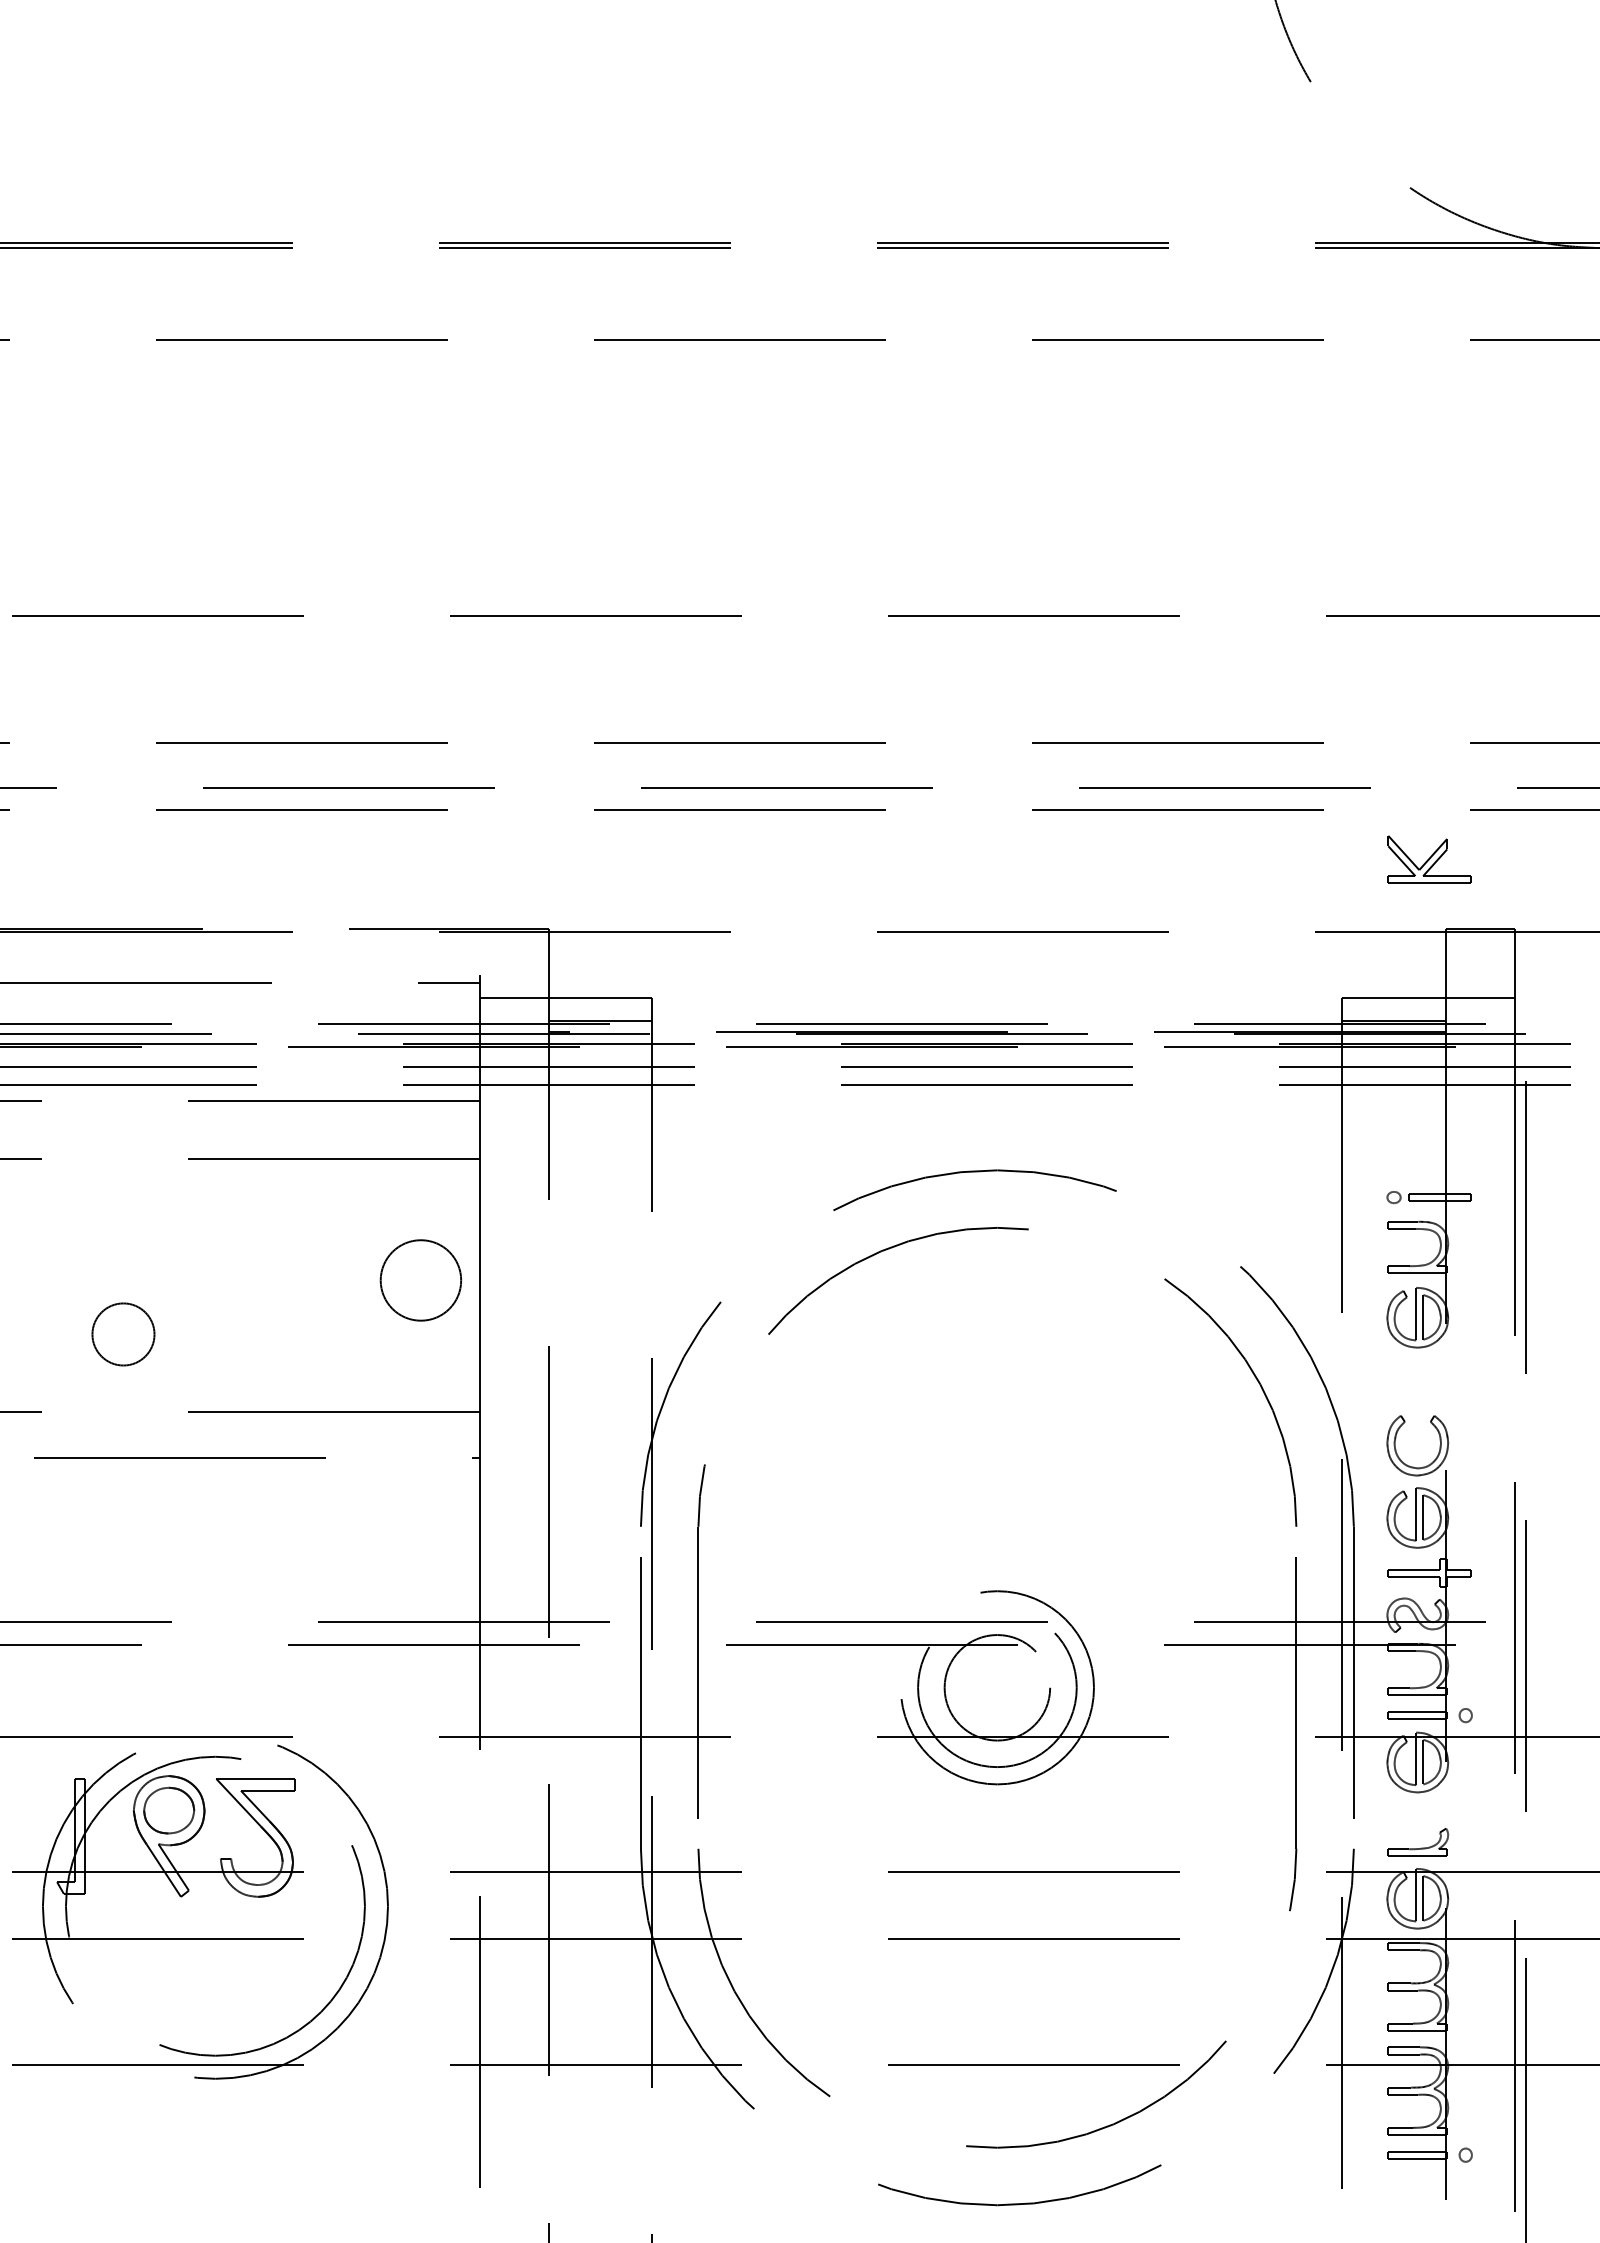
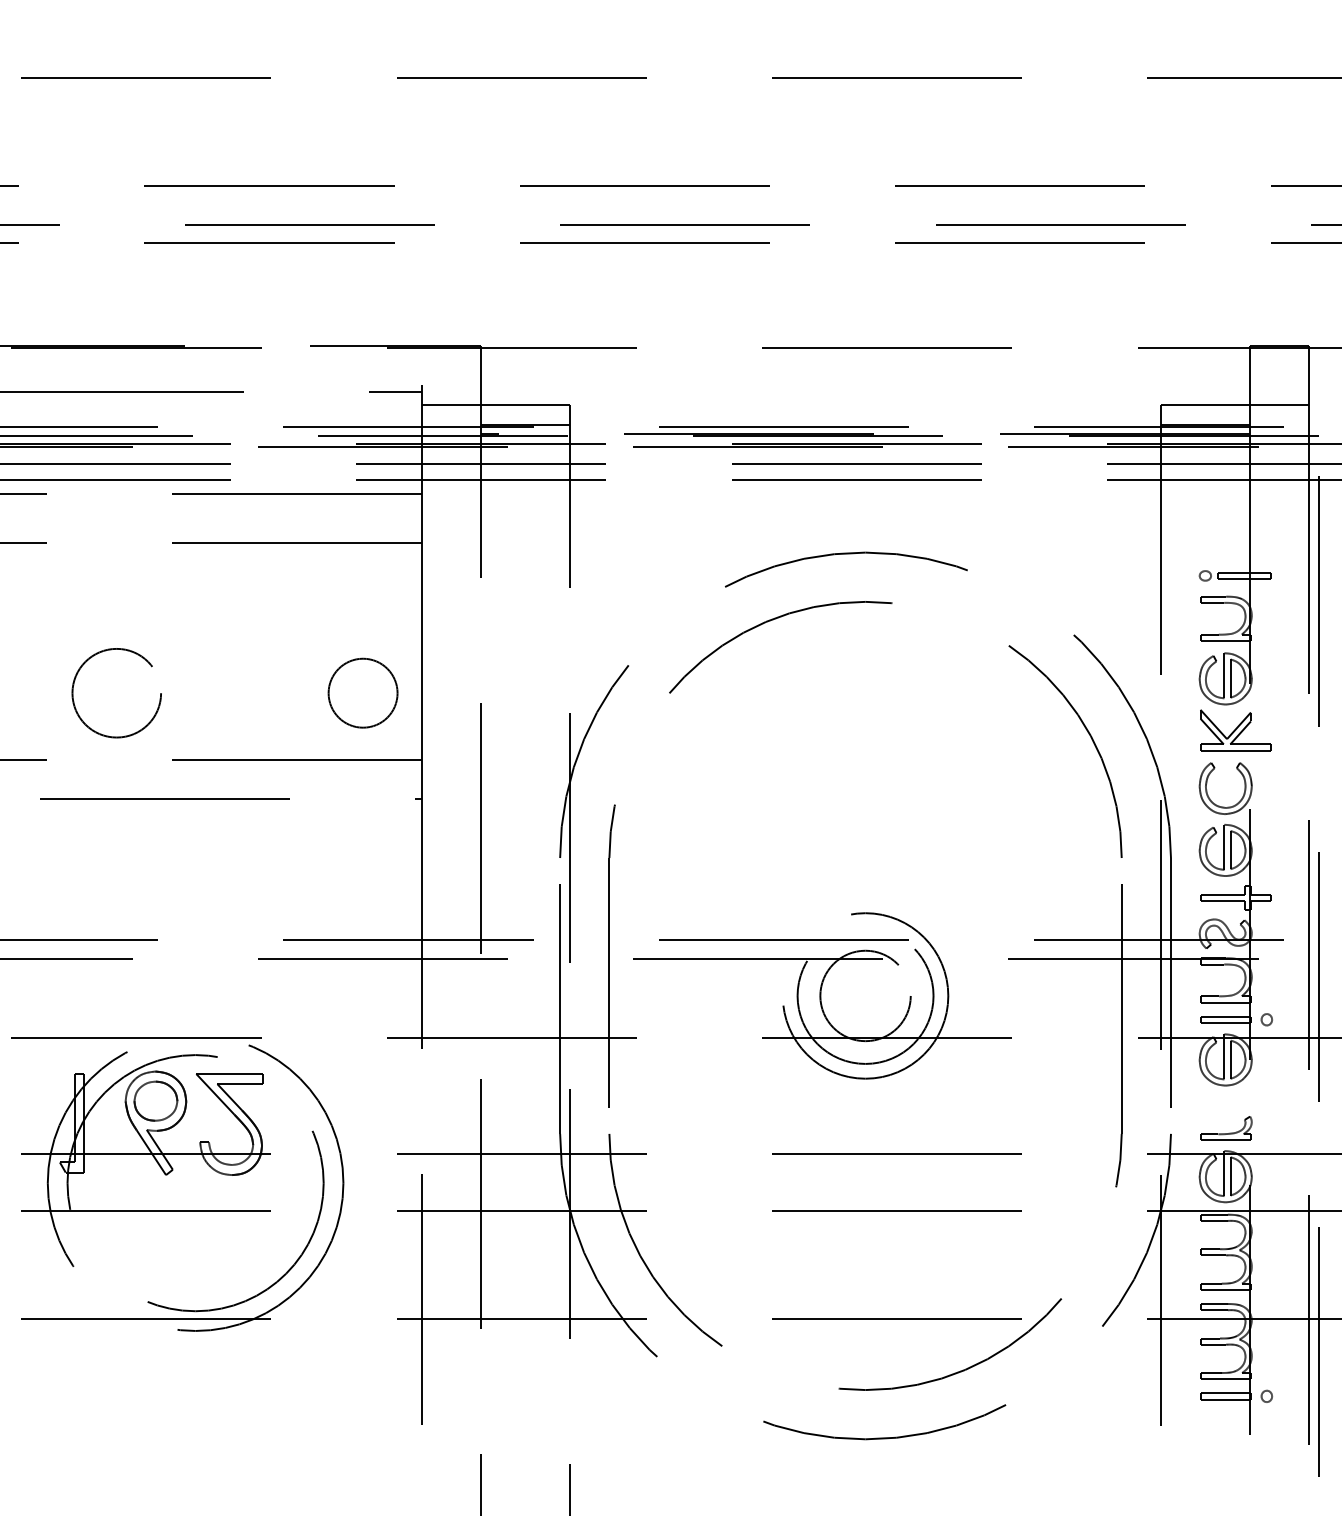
part: (1429, 859) -> (1235, 730), moved
circle: (420, 1280) -> (362, 693), moved
circle: (123, 1334) -> (116, 693), size x1.67

